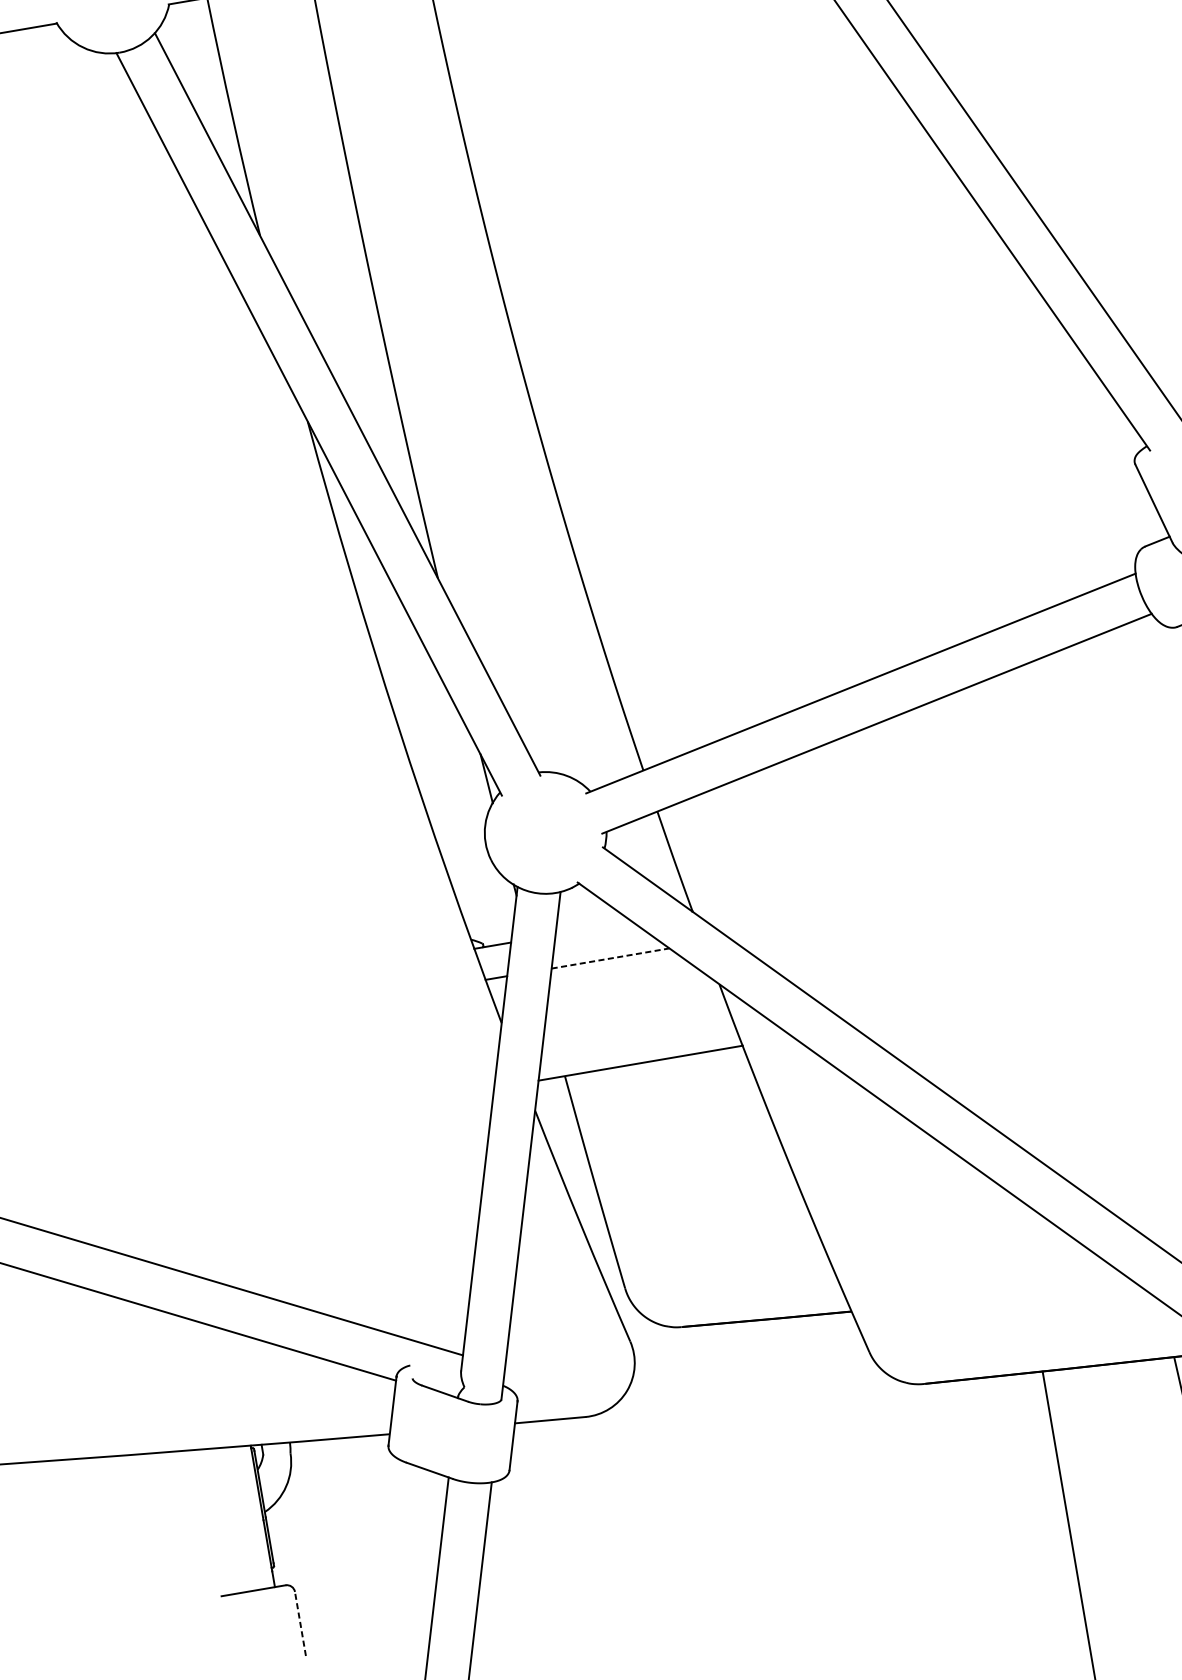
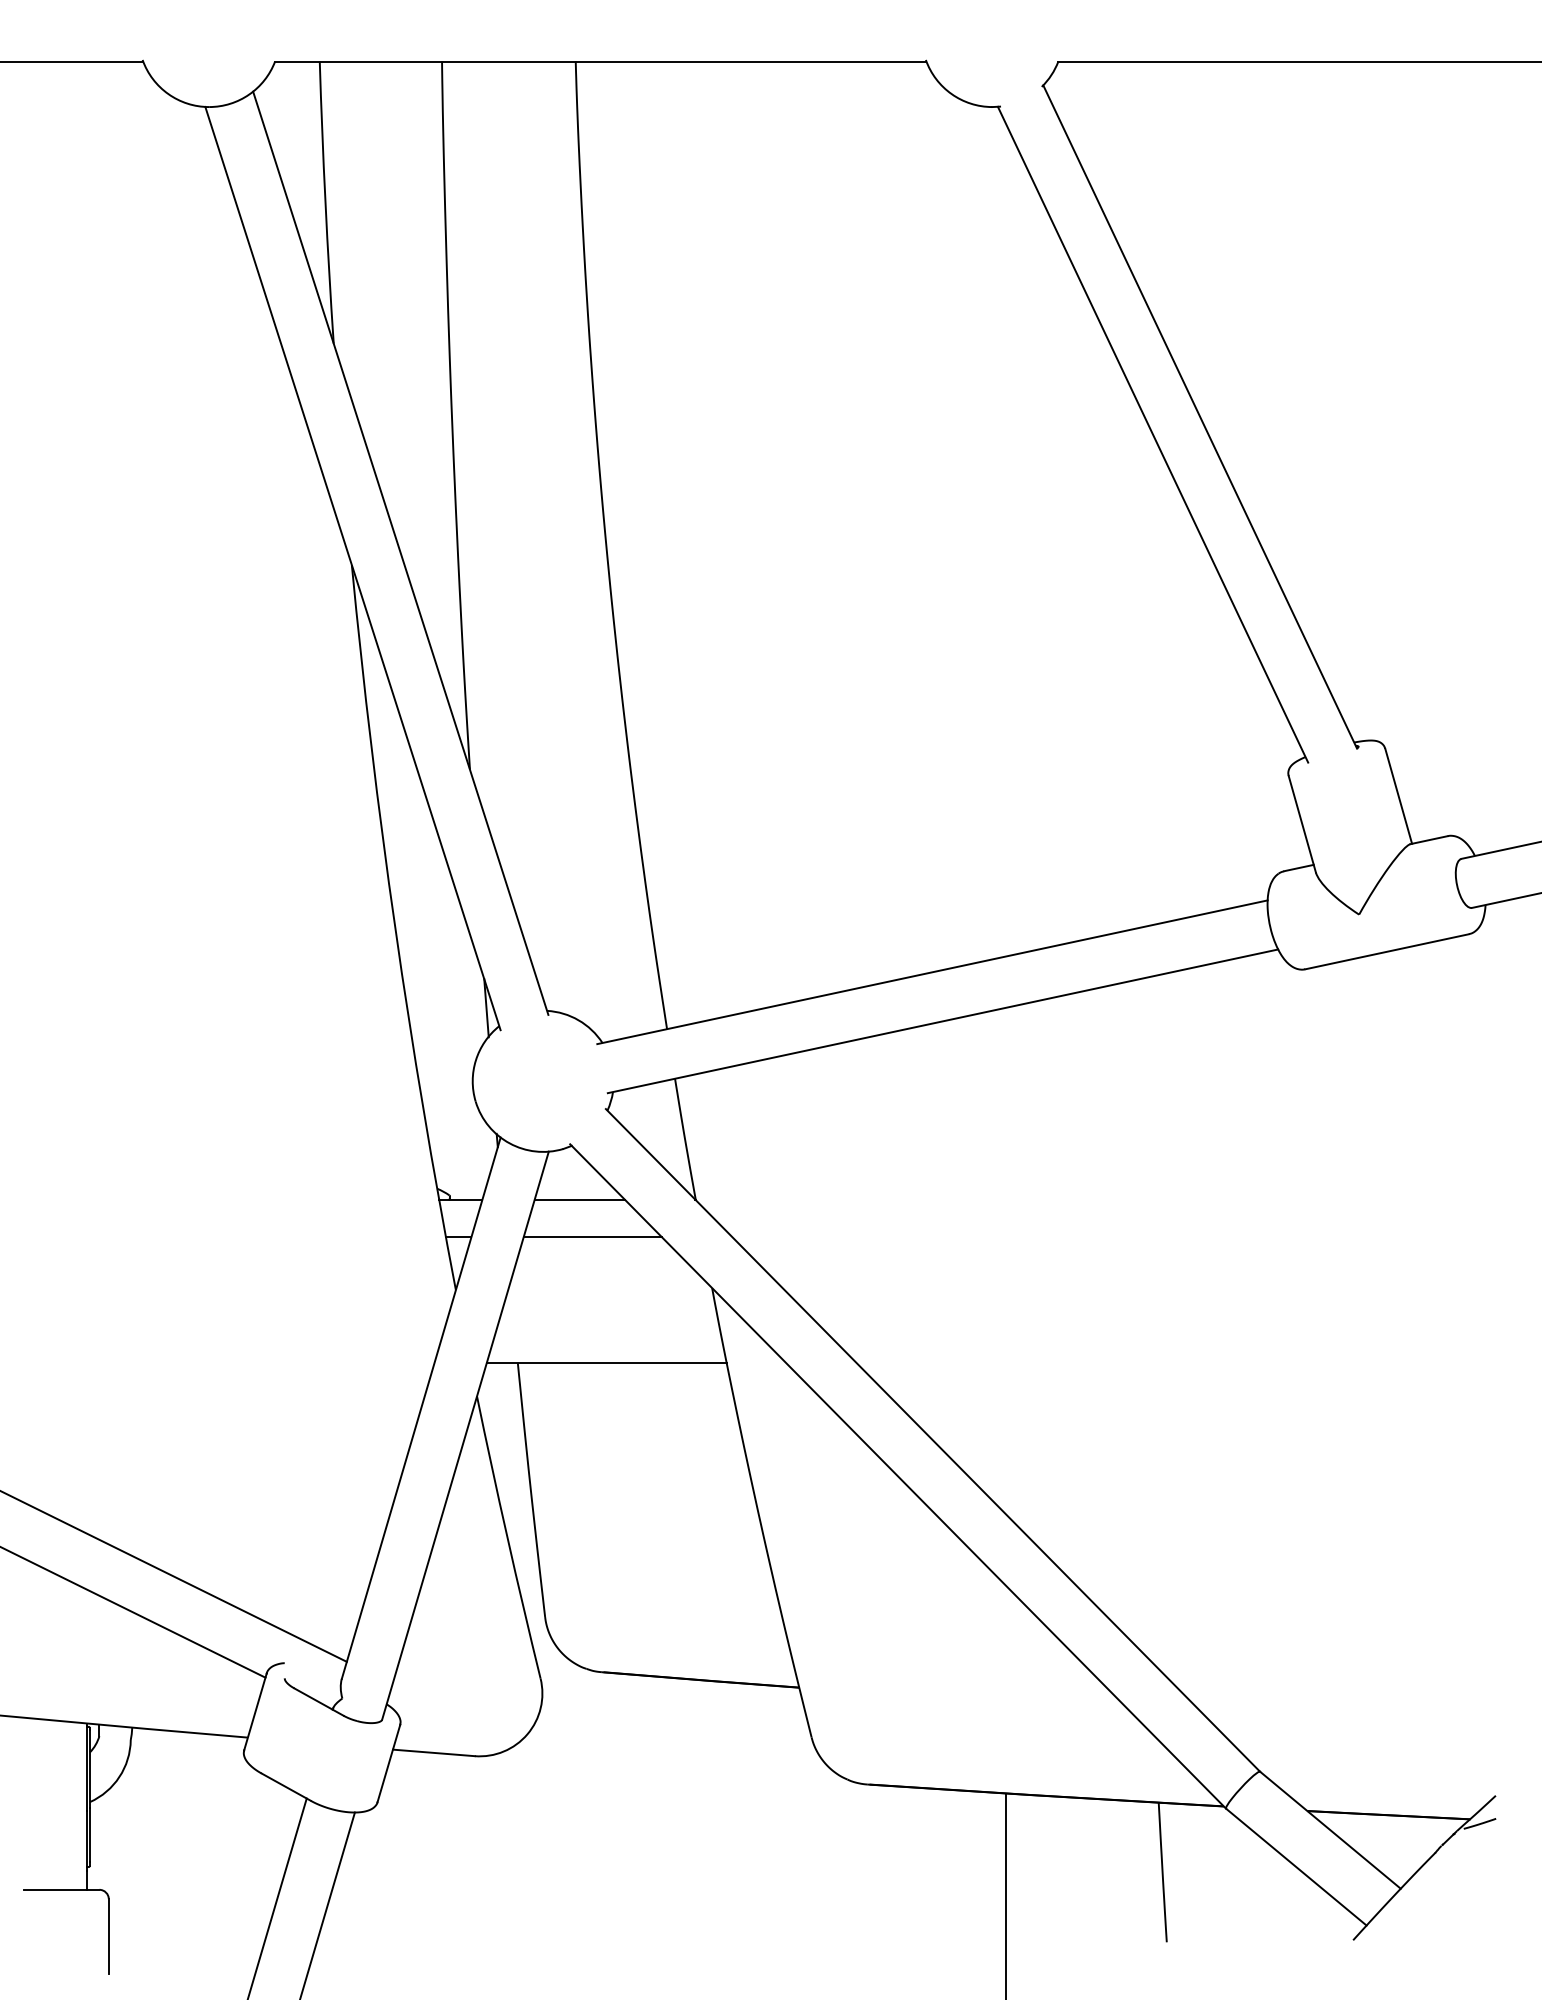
line: (593, 928) -> (579, 1199), added
line: (611, 958) -> (593, 1237), dashed -> solid
line: (300, 1623) -> (108, 1936), dashed -> solid

